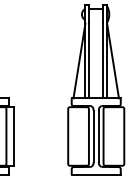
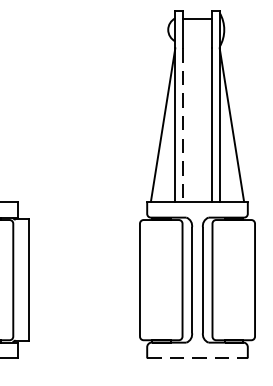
line: (89, 61) -> (183, 126), solid -> dashed
line: (96, 174) -> (198, 358), solid -> dashed

